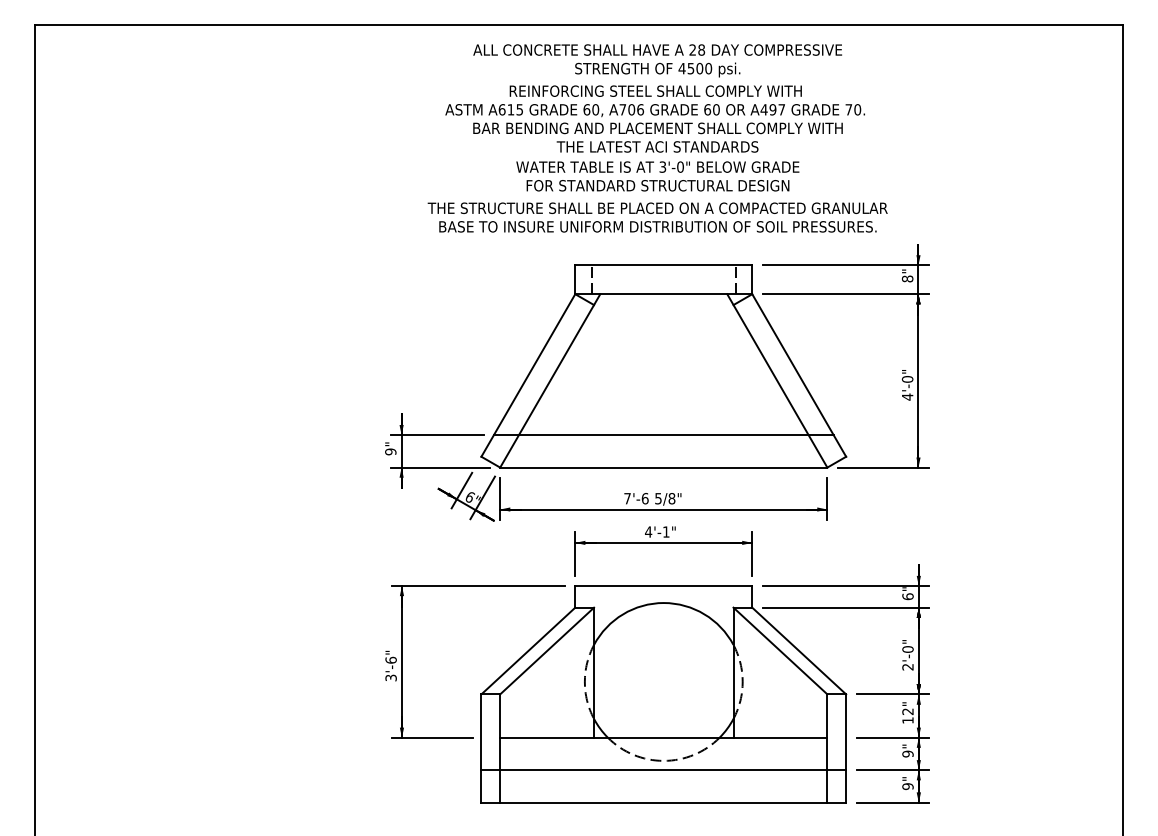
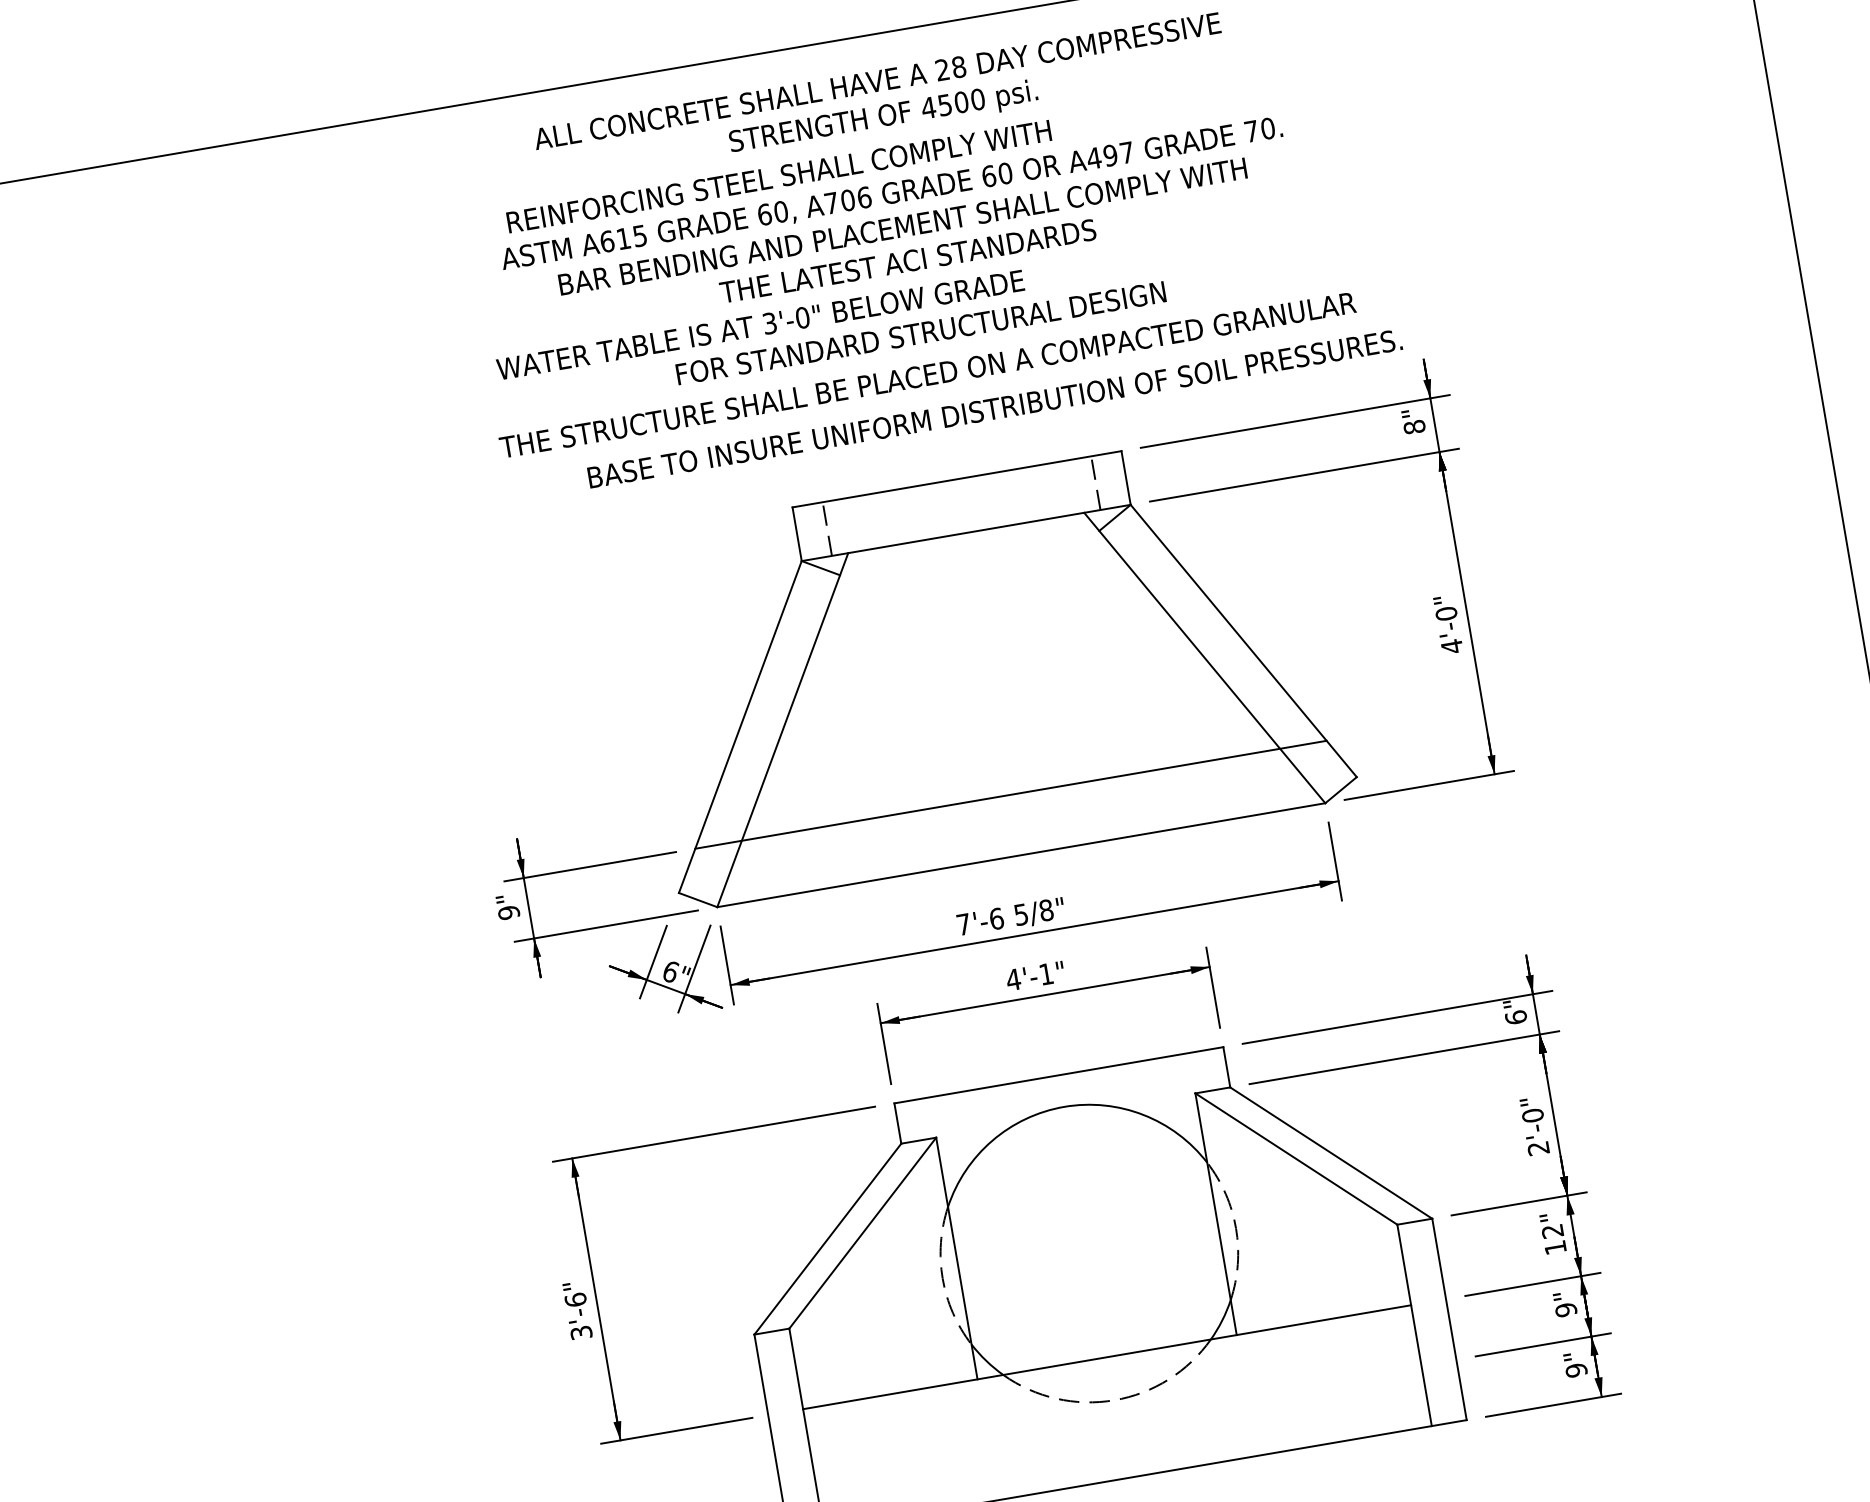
text: (655, 90) -> (778, 175), moved
text: (657, 166) -> (759, 323), moved
text: (657, 226) -> (994, 408), moved
line: (663, 770) -> (1116, 1418), removed

